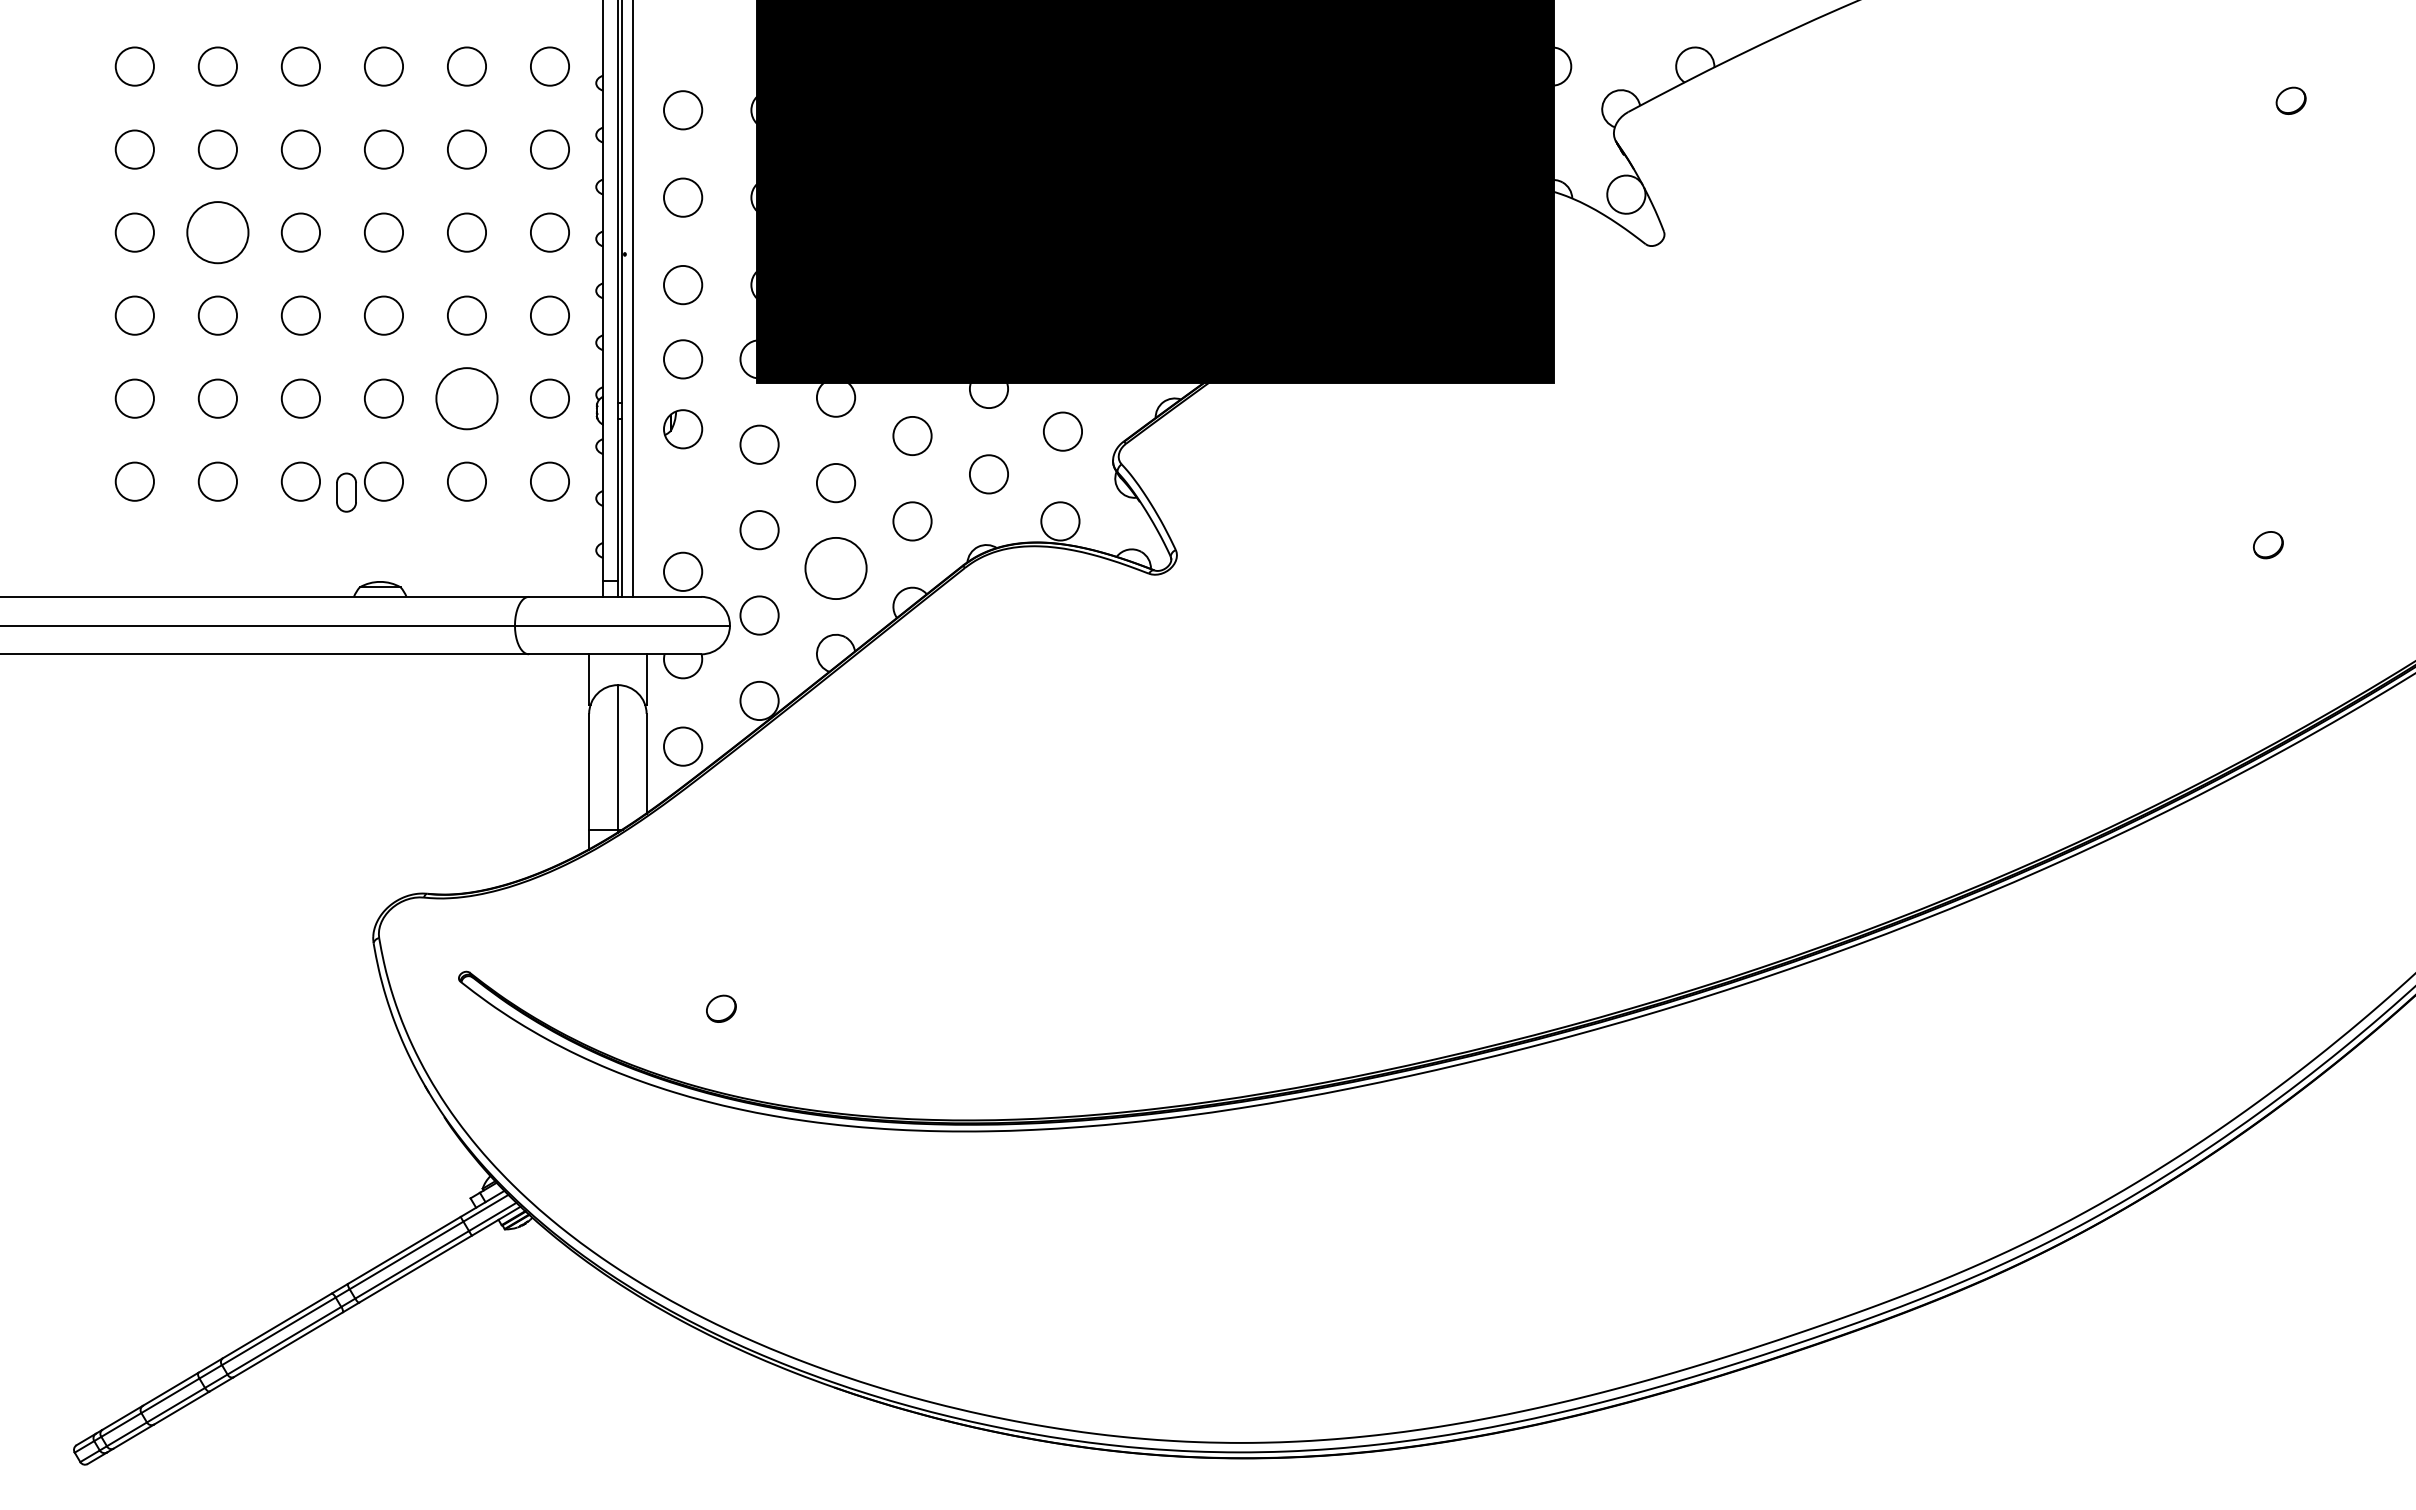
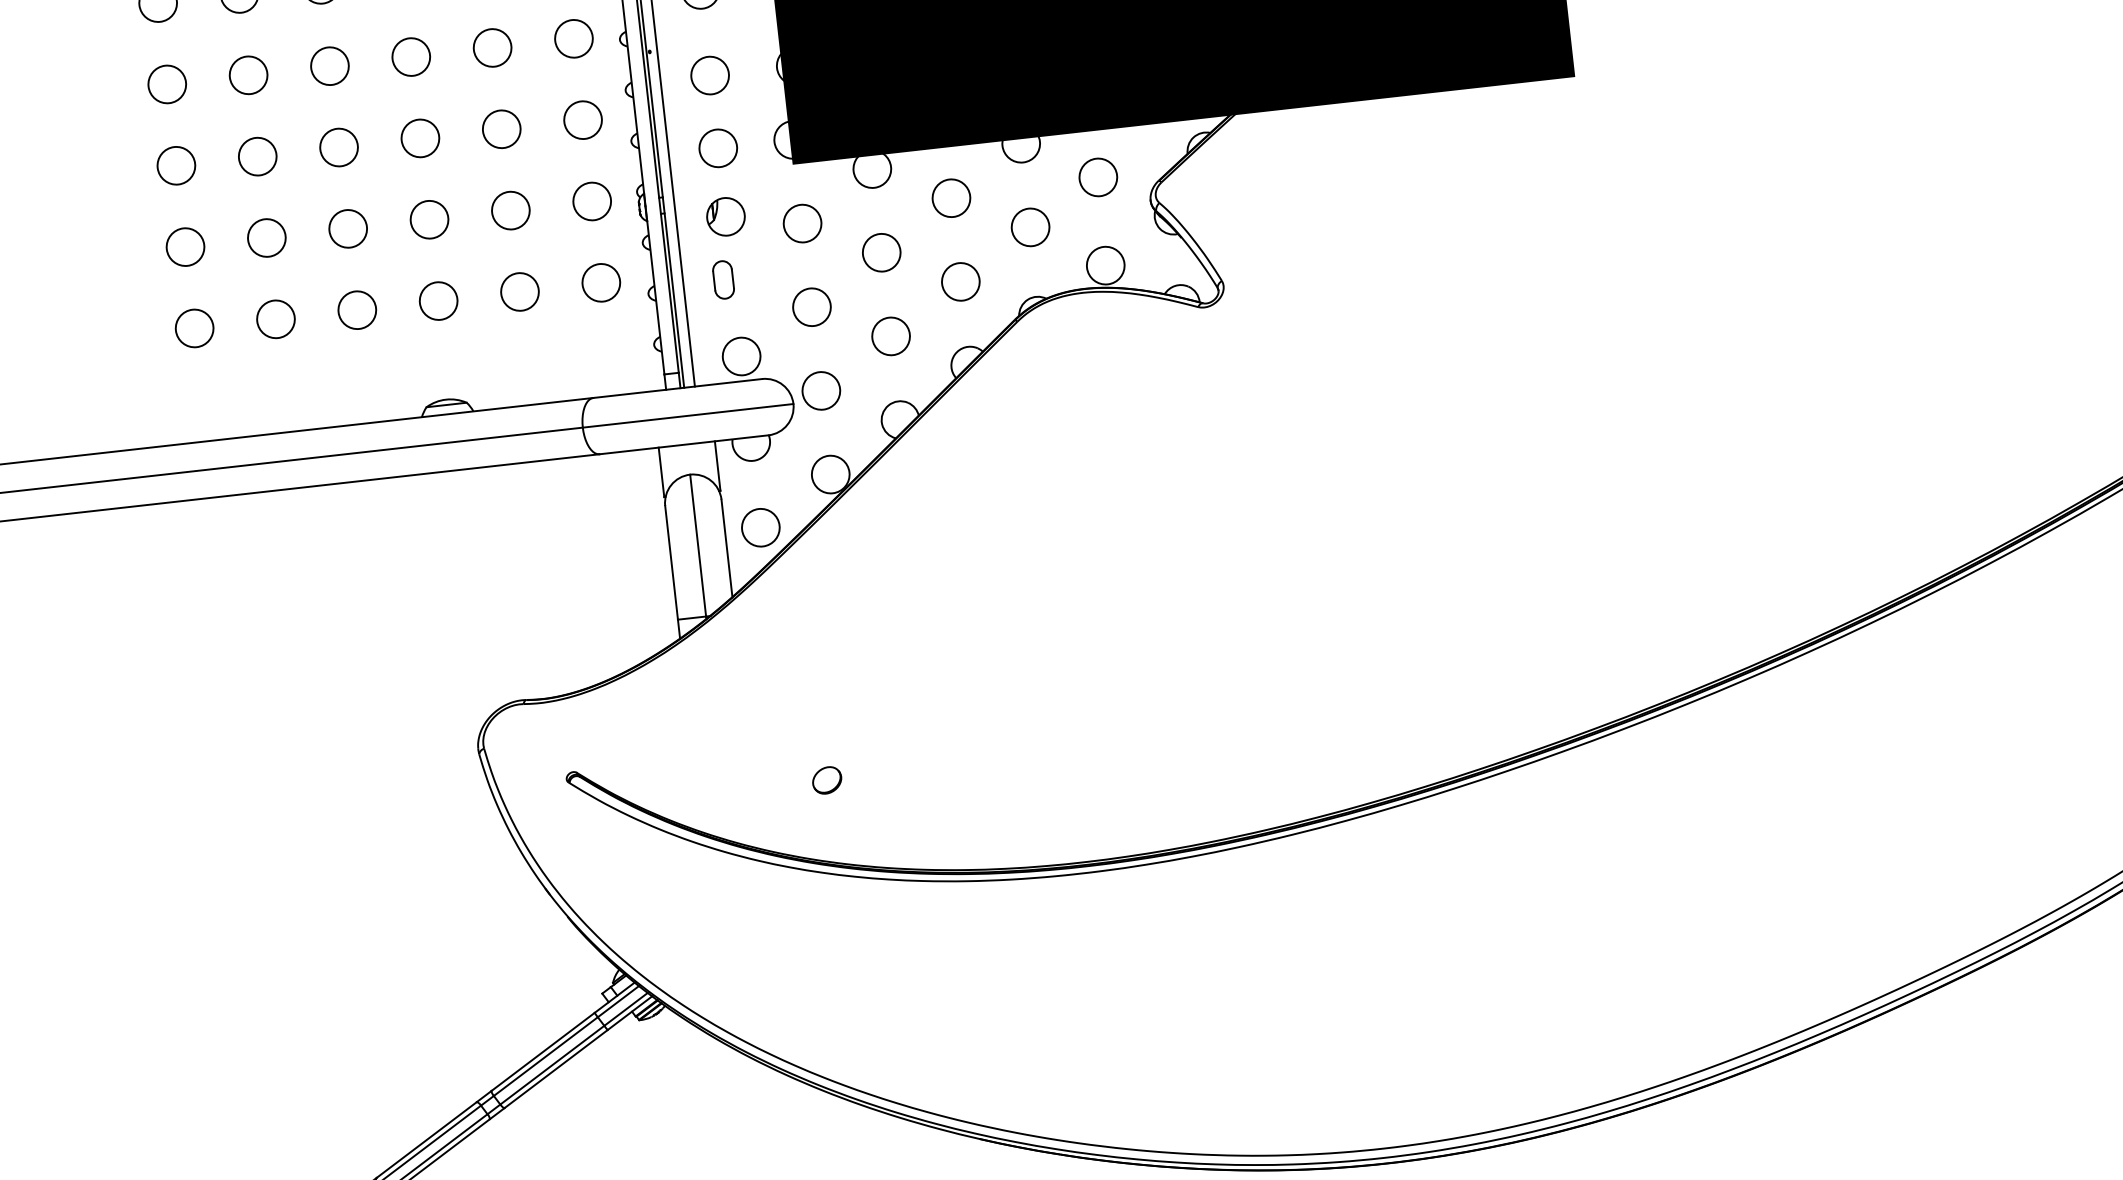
circle: (217, 232) -> (248, 75), size x0.62
circle: (466, 398) -> (510, 210), size x0.62
part: (346, 492) -> (723, 279), moved
circle: (835, 568) -> (890, 336), size x0.62

